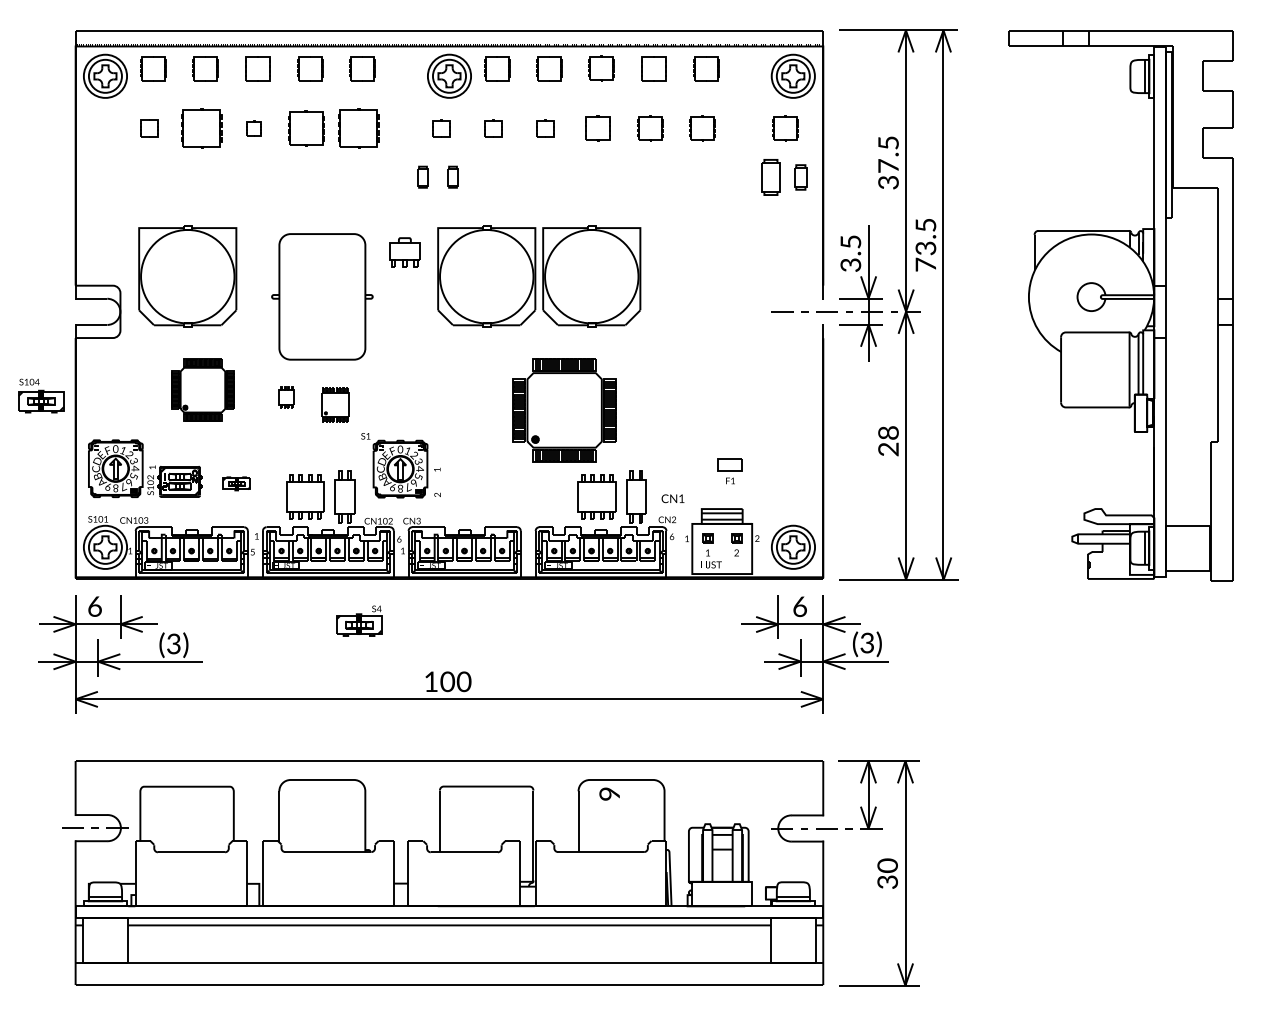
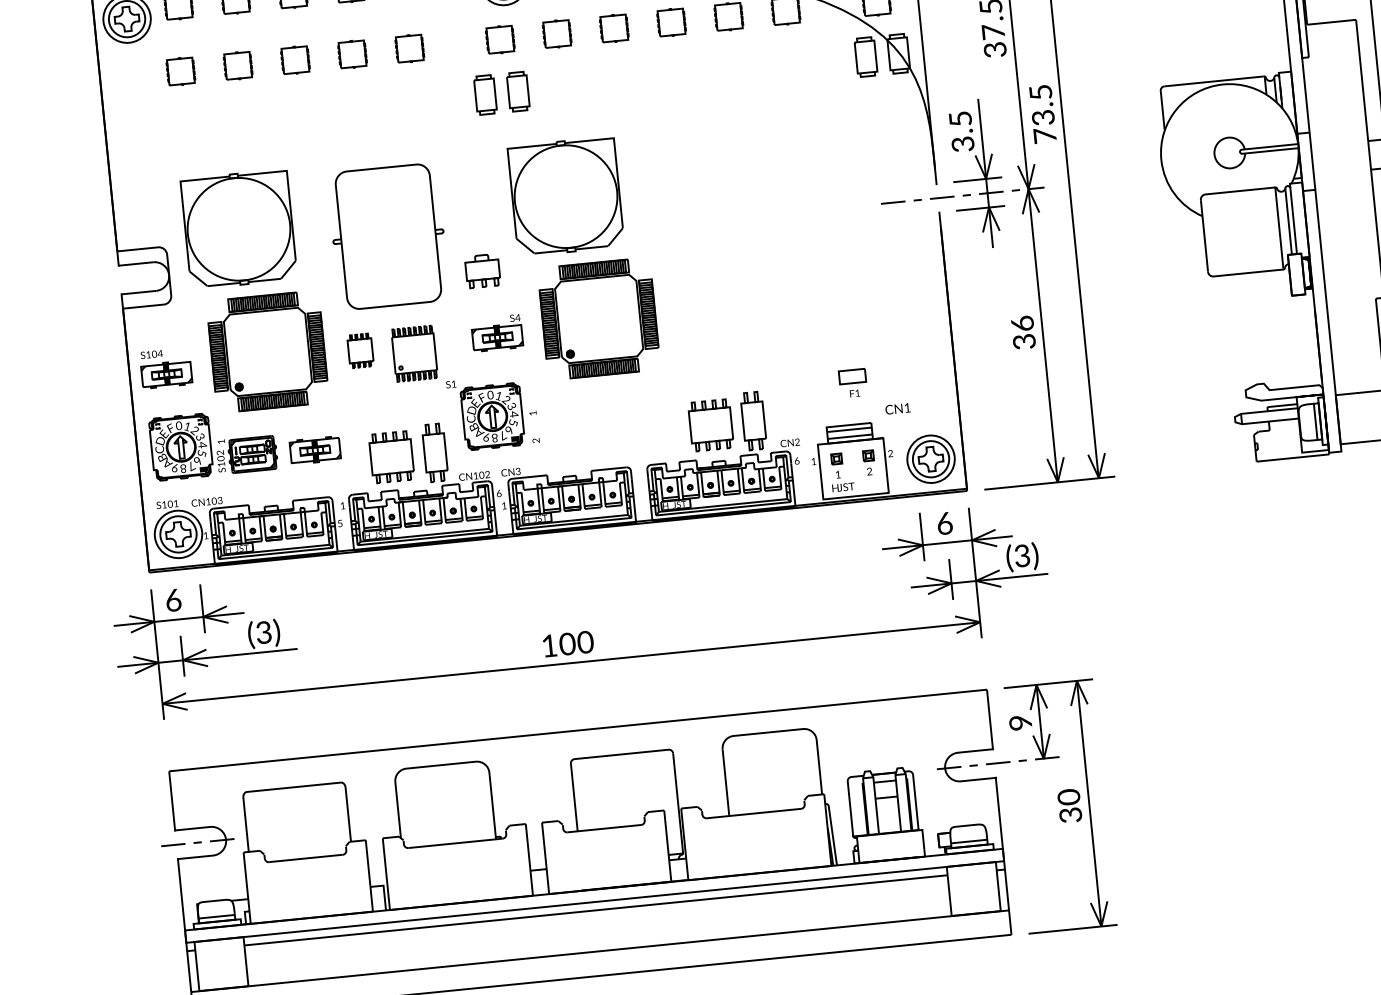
part: (149, 128) -> (180, 71), size x1.43
part: (201, 128) -> (237, 65), size x0.62
part: (253, 128) -> (294, 60), size x1.67
part: (306, 128) -> (352, 54), size x0.71
part: (358, 128) -> (409, 48), size x0.62
part: (441, 128) -> (500, 39), size x1.43
part: (493, 128) -> (557, 33), size x1.43
part: (545, 128) -> (614, 28), size x1.43
part: (422, 176) -> (484, 94), size x1.67
part: (452, 176) -> (517, 90), size x1.67
part: (800, 177) -> (898, 53), size x1.43
part: (404, 252) -> (482, 271), moved
part: (591, 276) -> (680, 185), removed
part: (202, 389) -> (267, 351), size x1.67
part: (41, 395) -> (166, 367), moved
part: (286, 397) -> (360, 350), size x1.43
part: (335, 404) -> (414, 352), size x1.43
part: (564, 410) -> (598, 319), moved
text: (888, 441) -> (1023, 333), 28 -> 36
part: (236, 483) -> (314, 450), size x1.67
text: (672, 498) -> (897, 408), moved
part: (359, 620) -> (497, 332), moved
text: (609, 793) -> (1020, 722), moved

